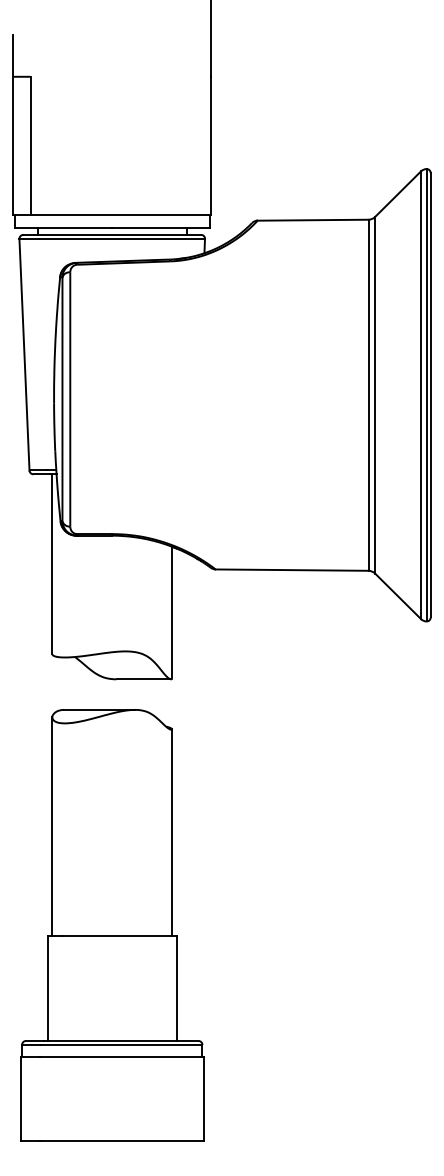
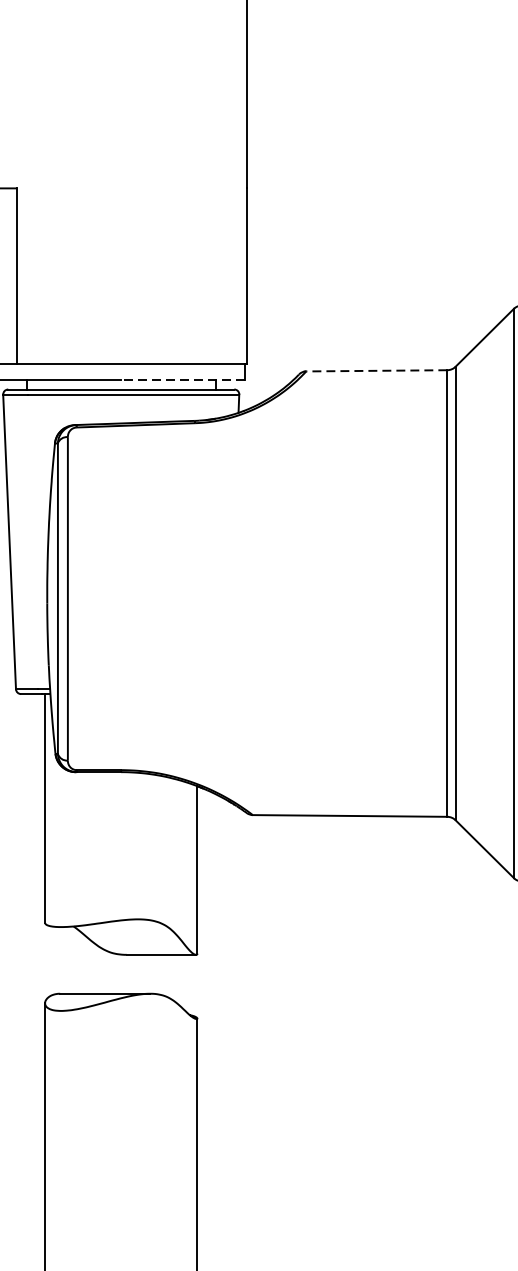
line: (312, 220) -> (375, 371), solid -> dashed
line: (160, 227) -> (182, 380), solid -> dashed

